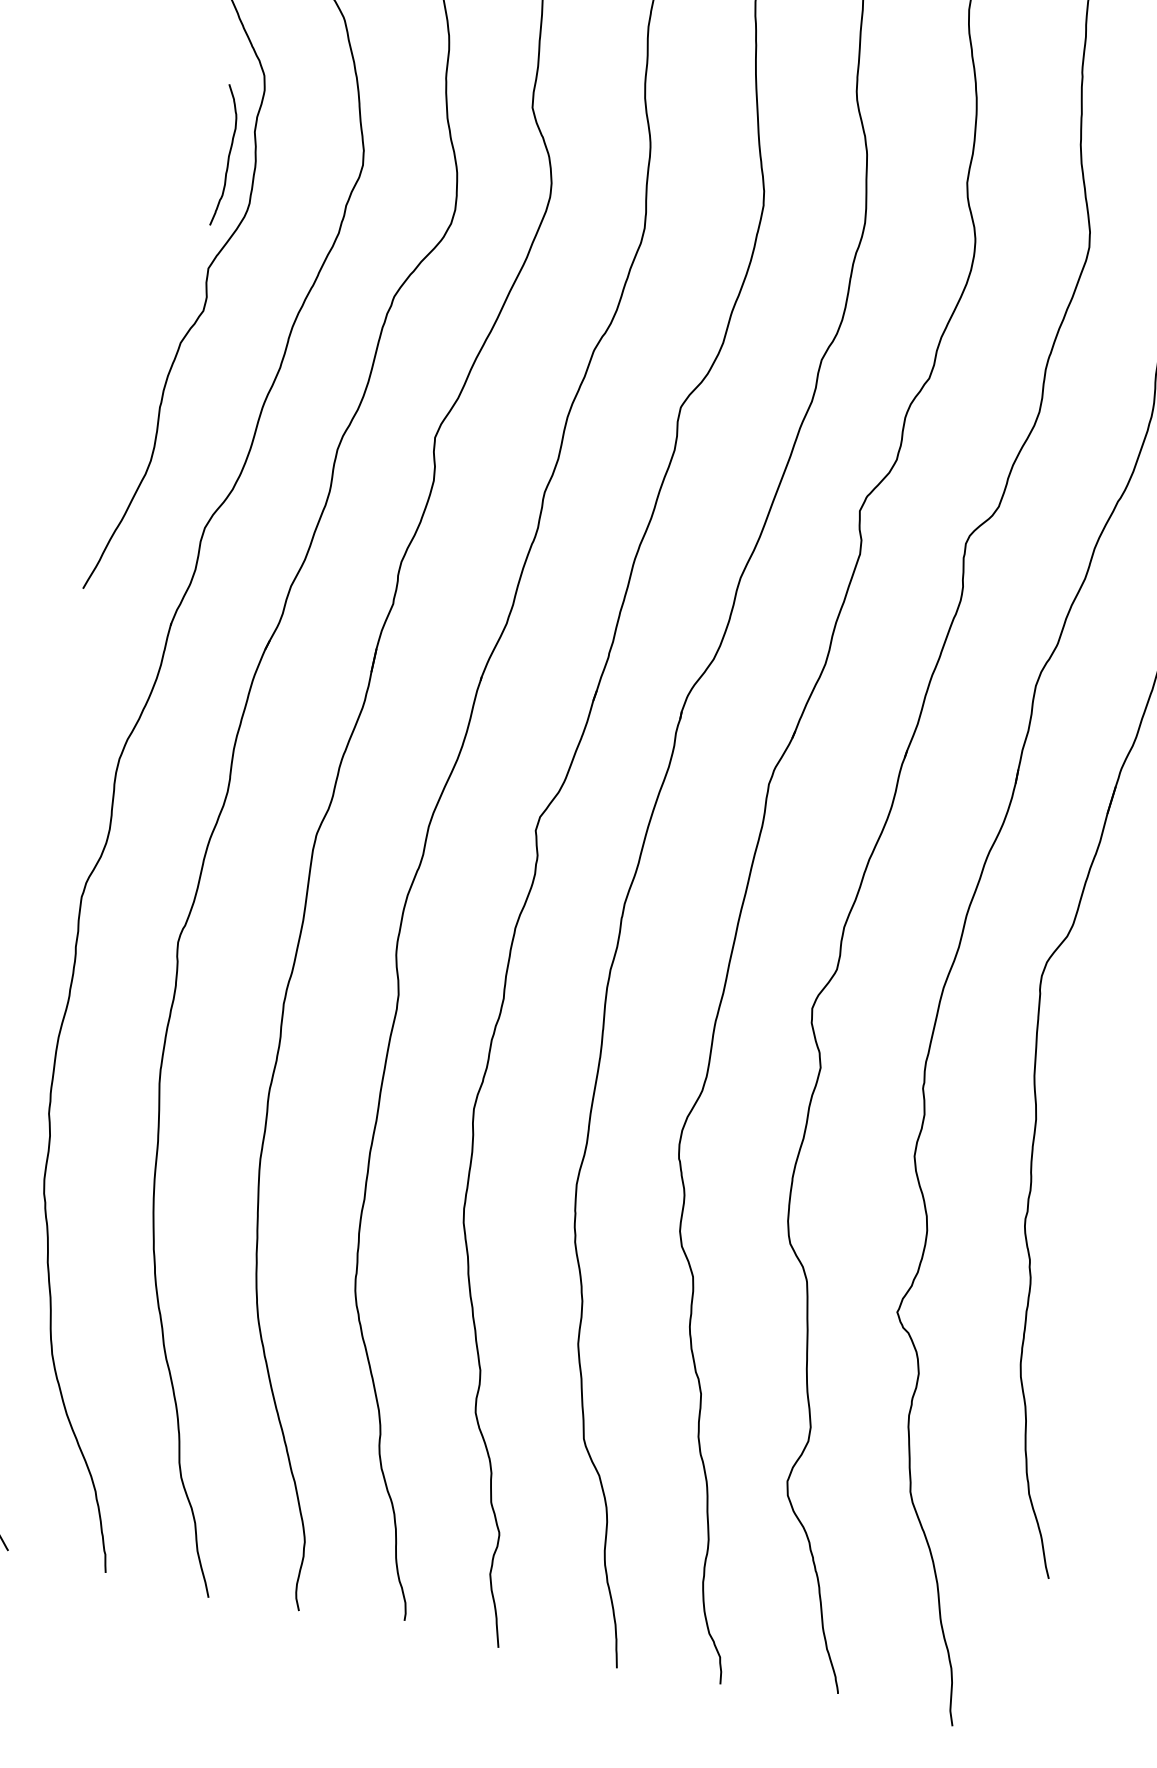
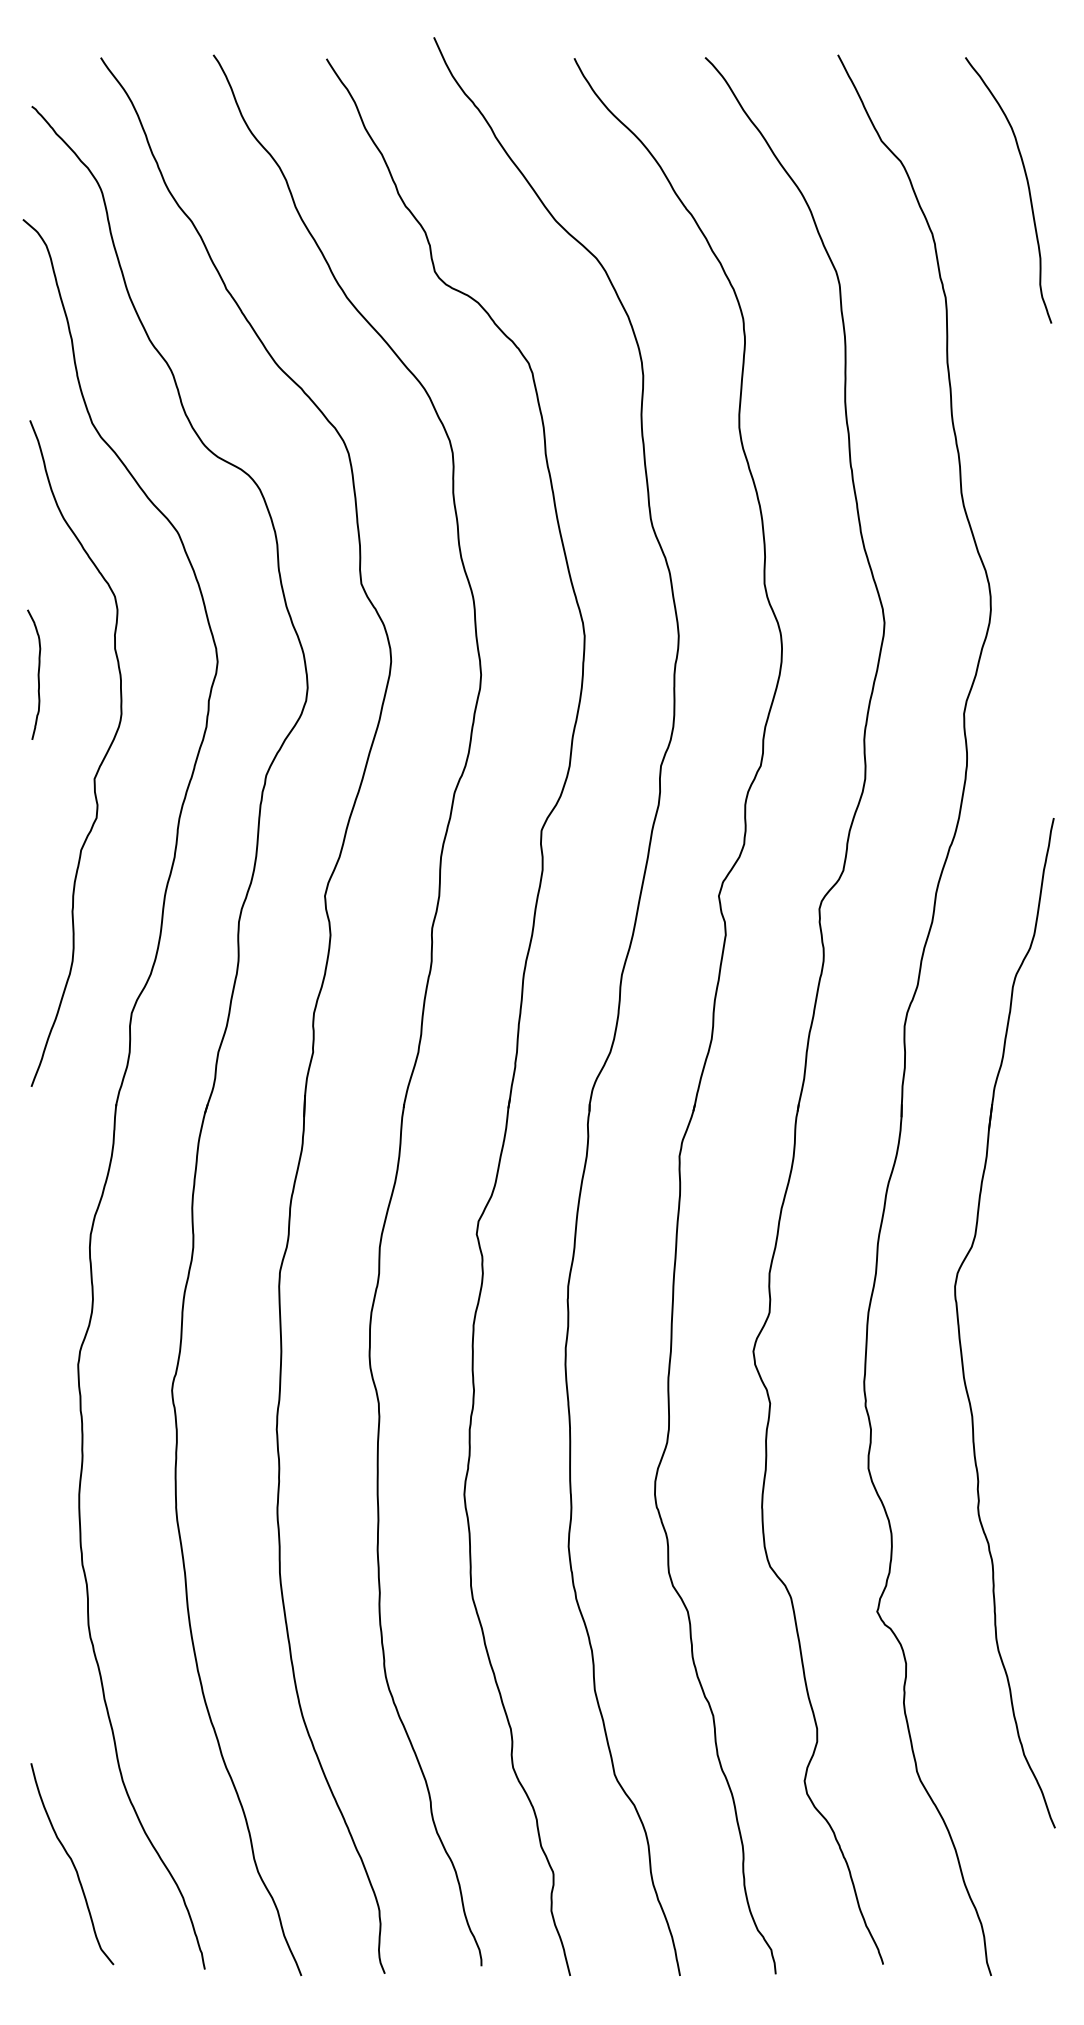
curve: (227, 155) -> (37, 674), moved

